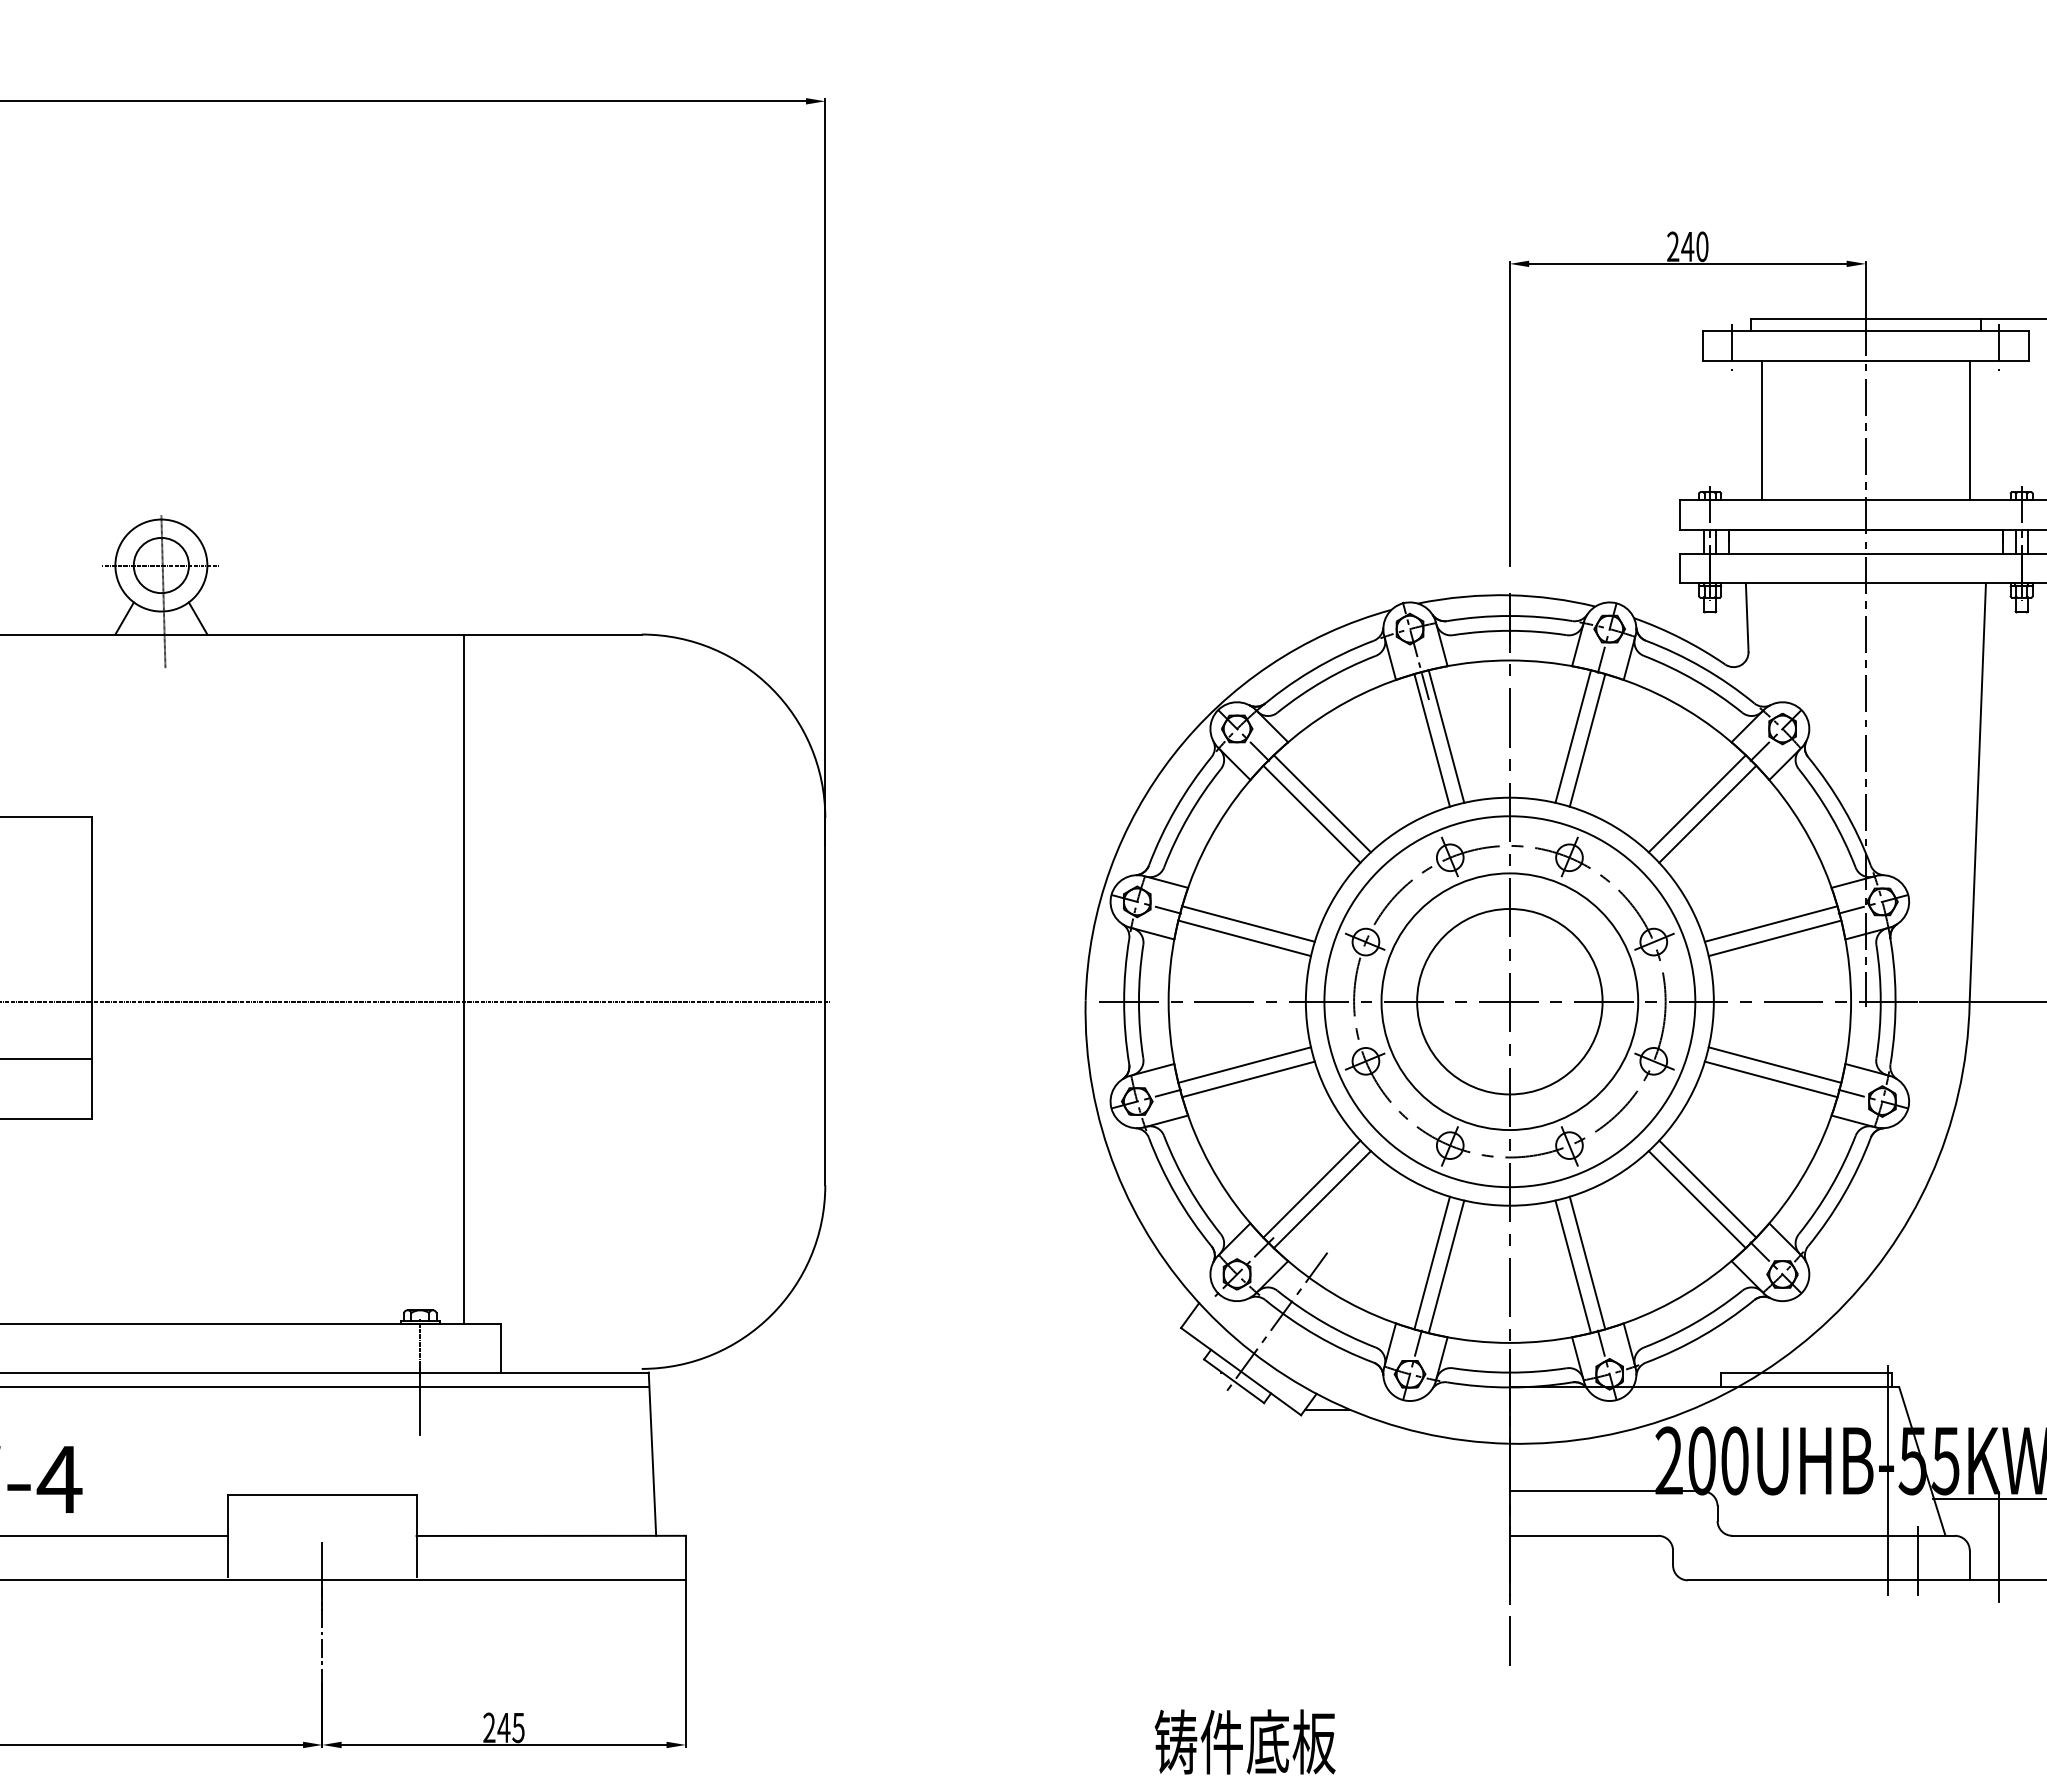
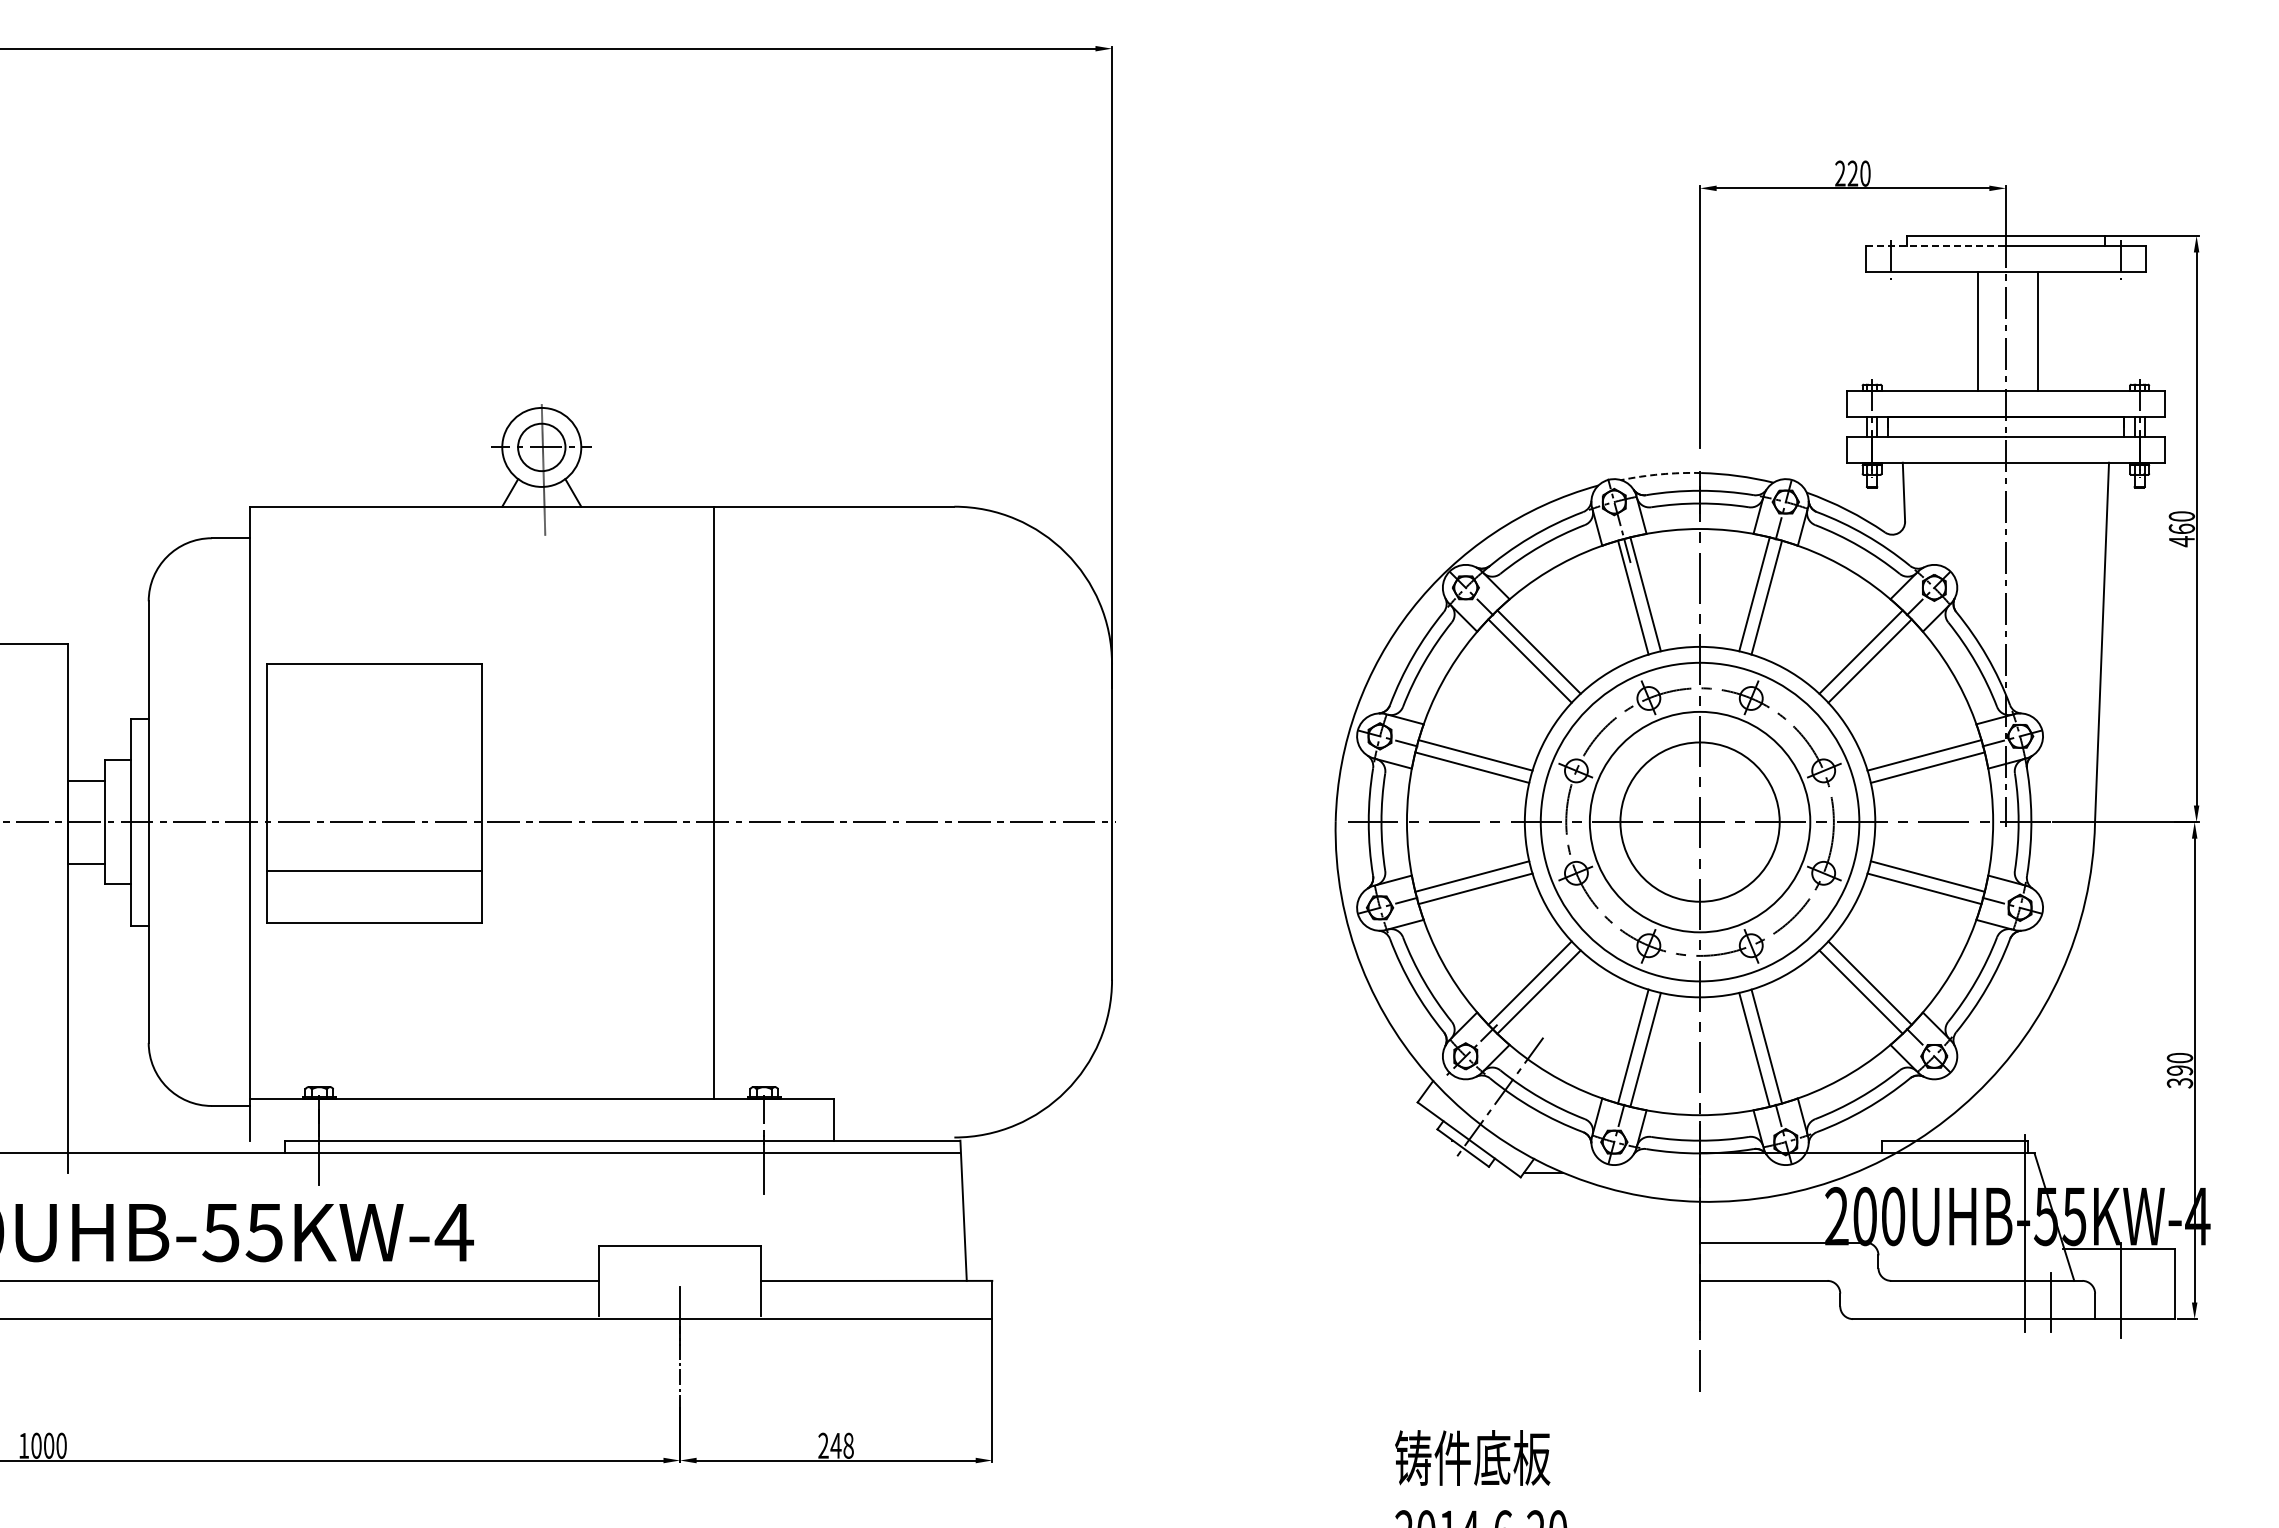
text: (1687, 246) -> (1852, 173), 240 -> 220
line: (1785, 331) -> (1936, 246), solid -> dashed
line: (1761, 430) -> (1977, 331), moved
line: (1970, 430) -> (2038, 331), moved
arc: (1463, 597) -> (1660, 474), solid -> dashed
line: (464, 978) -> (714, 802), moved
text: (518, 1727) -> (848, 1445), 245 -> 248

